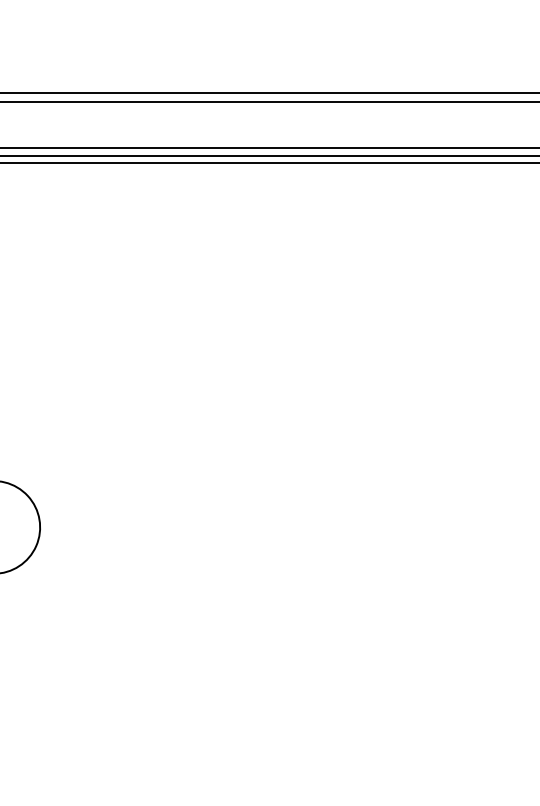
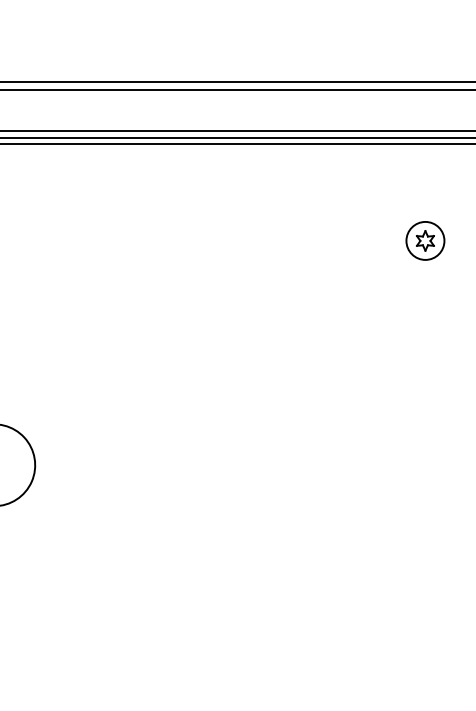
part: (482, 272) -> (425, 240), added

